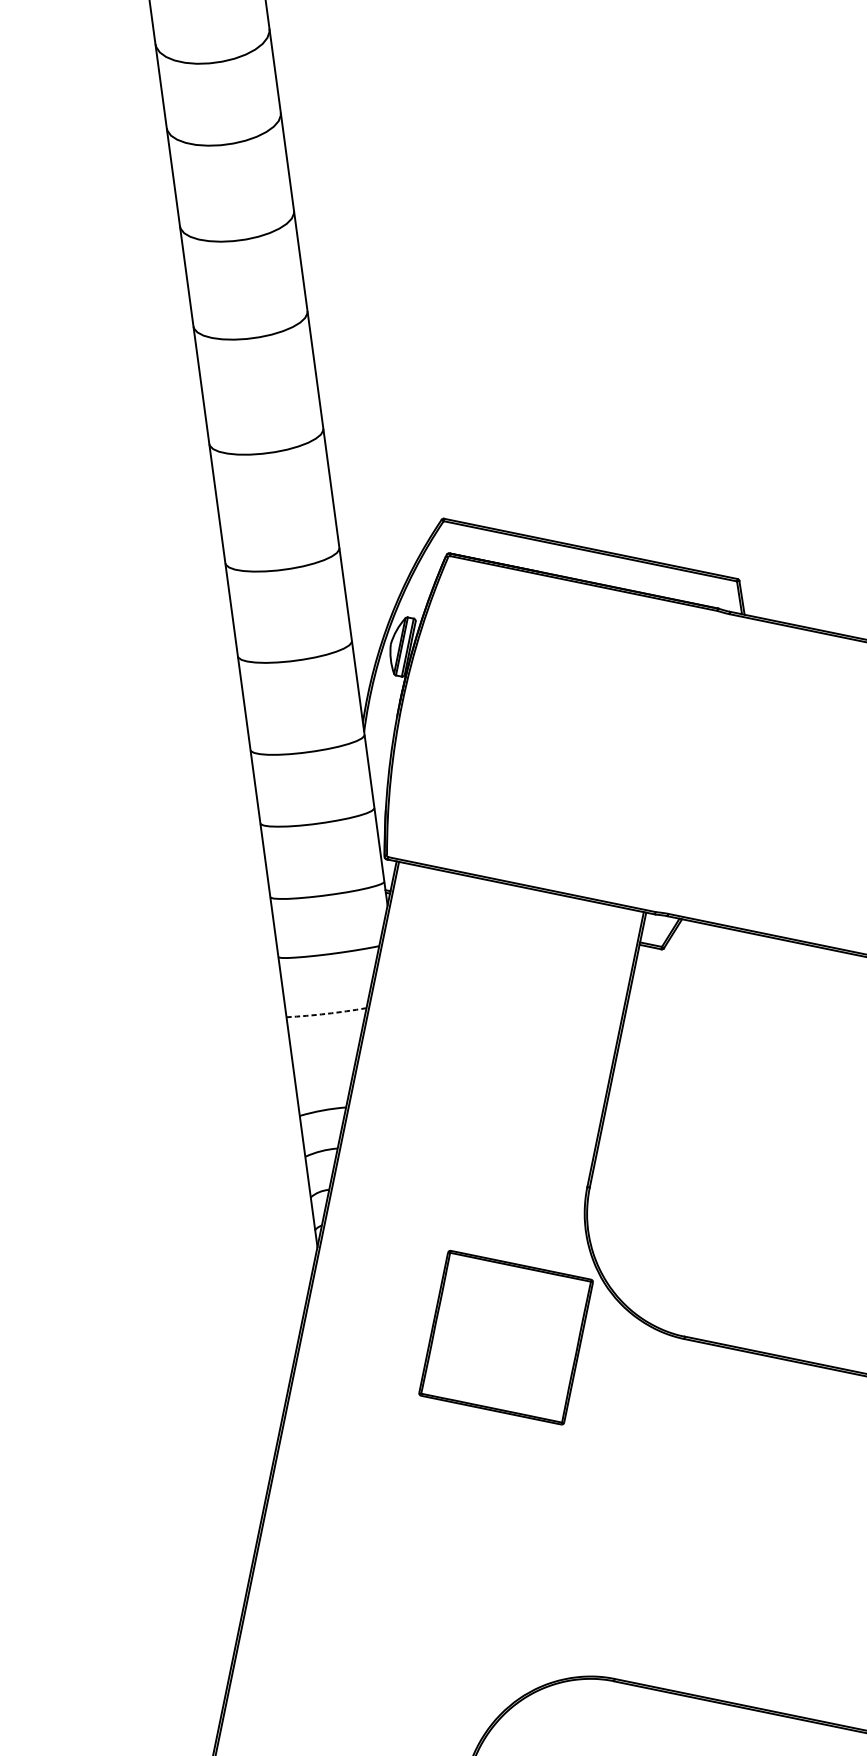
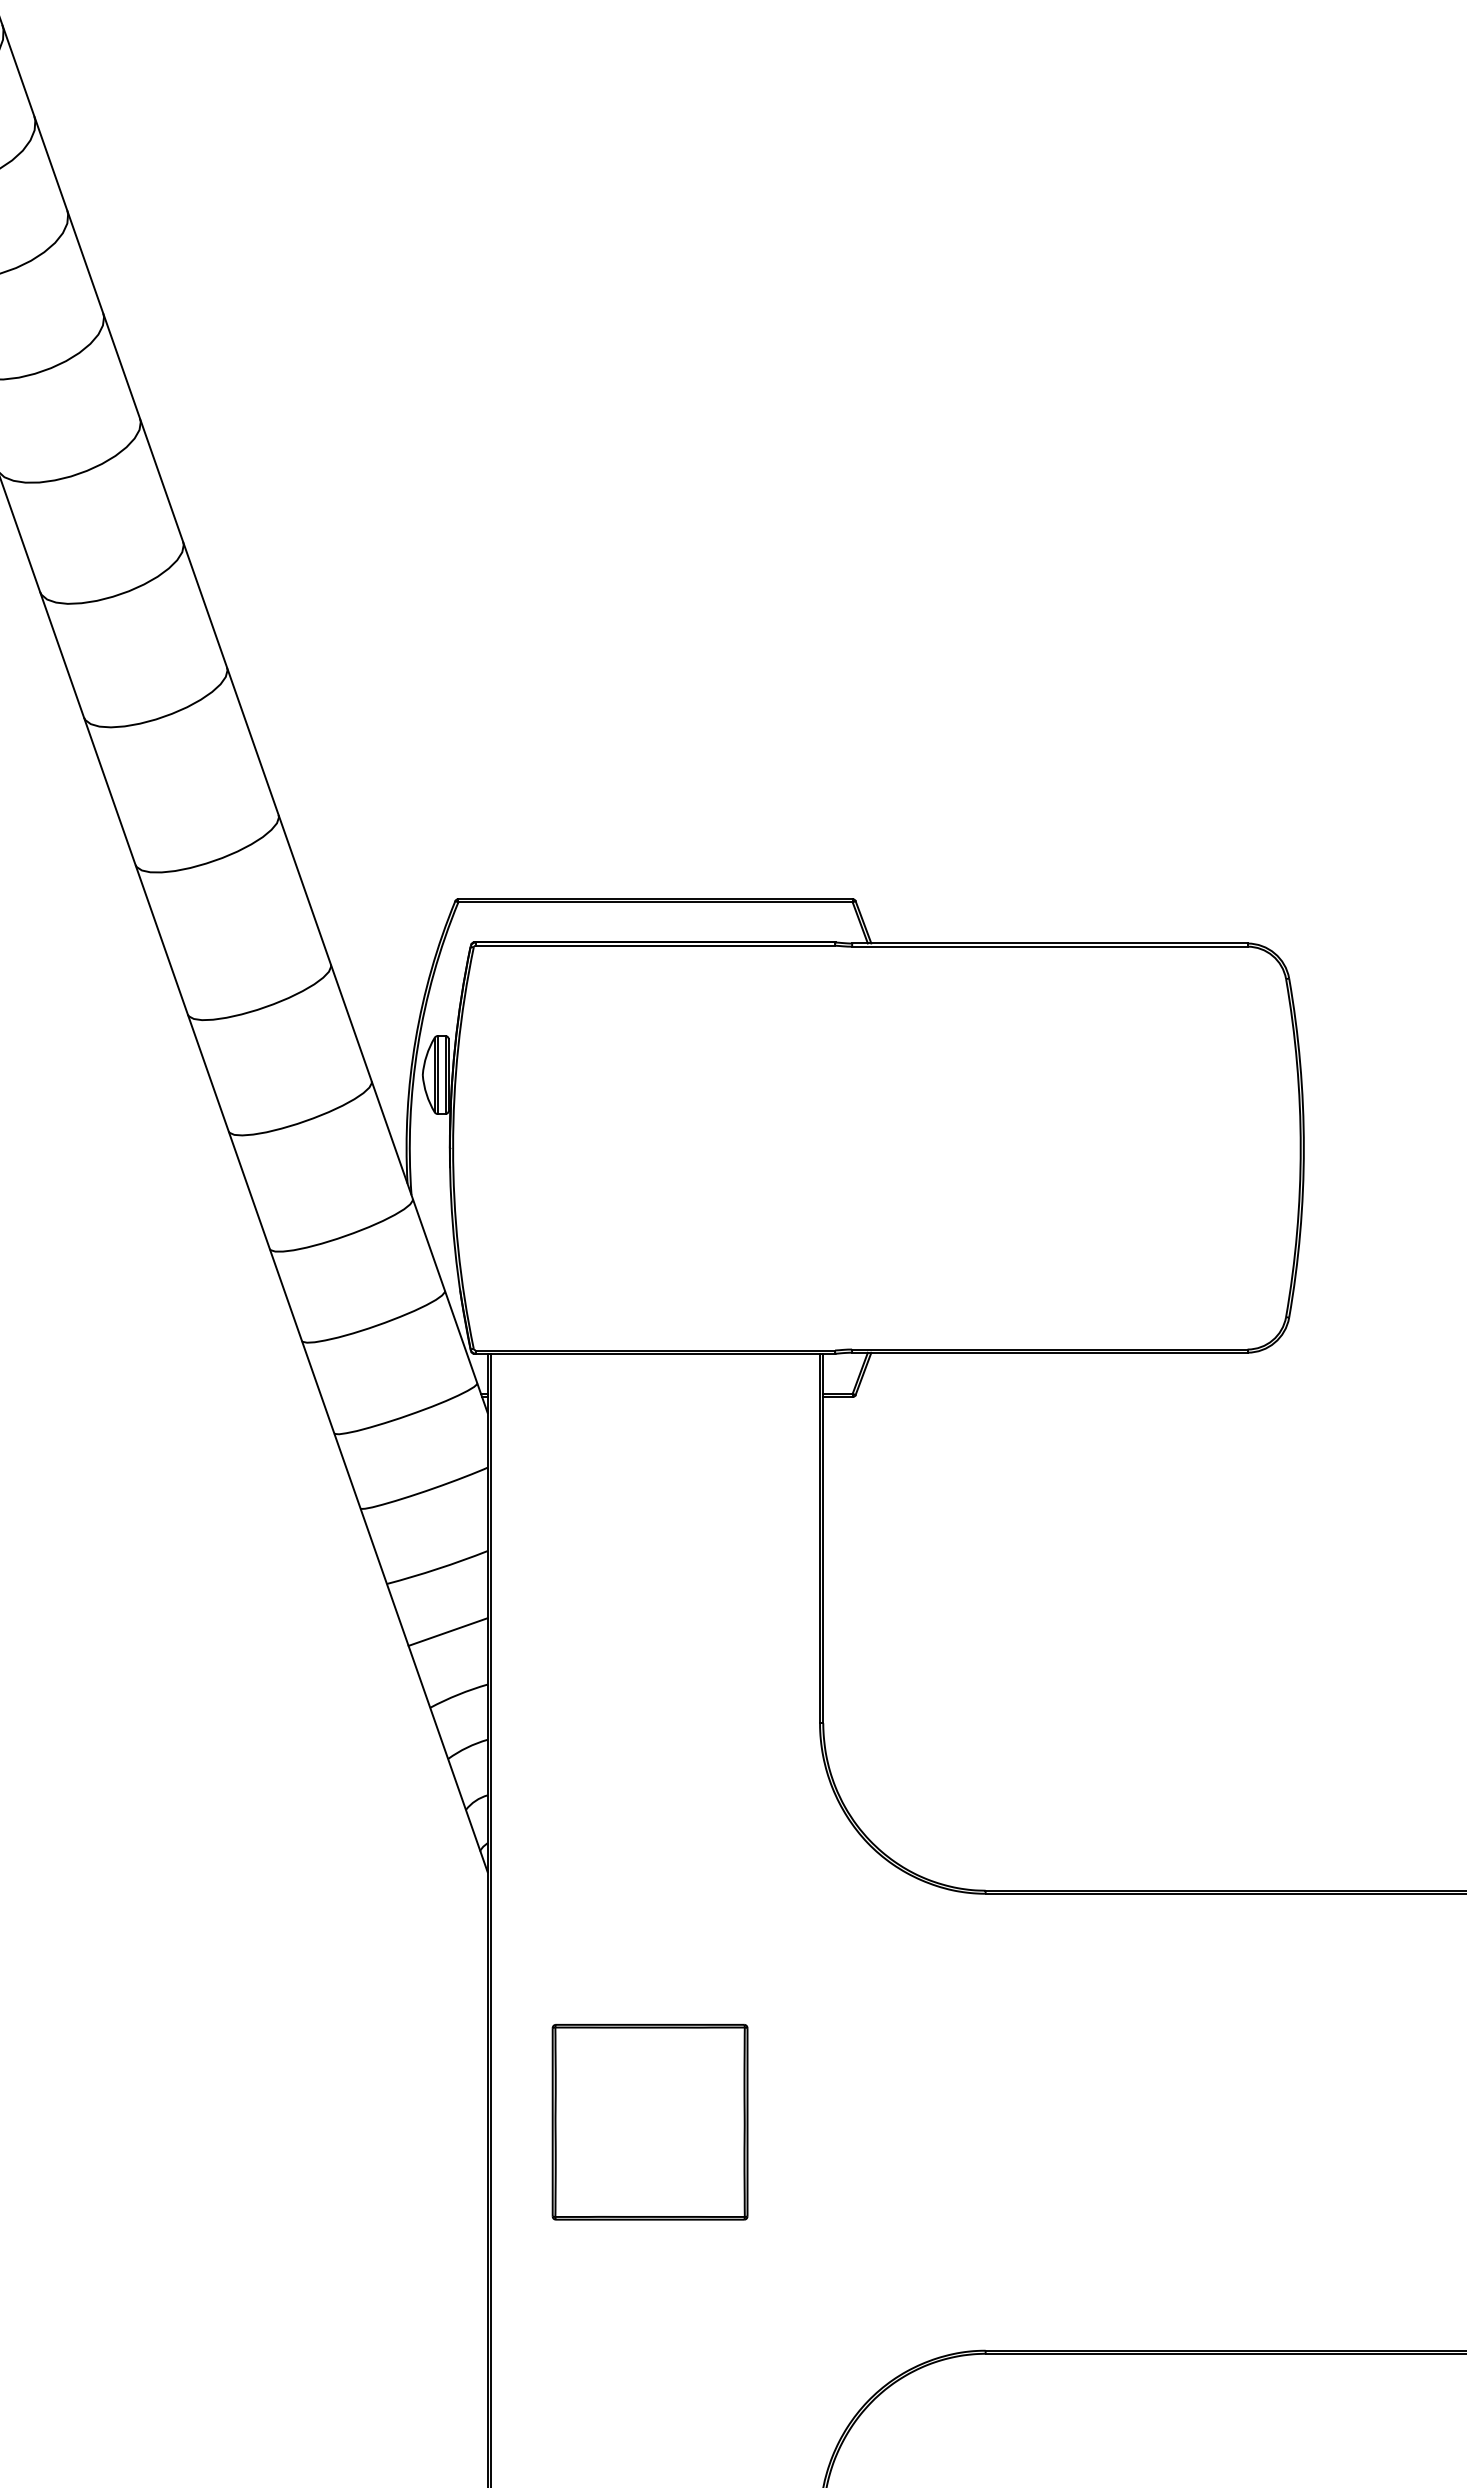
arc: (326, 1013) -> (437, 1568), dashed -> solid
line: (324, 1061) -> (447, 1631), added
part: (505, 1337) -> (649, 2122), moved

